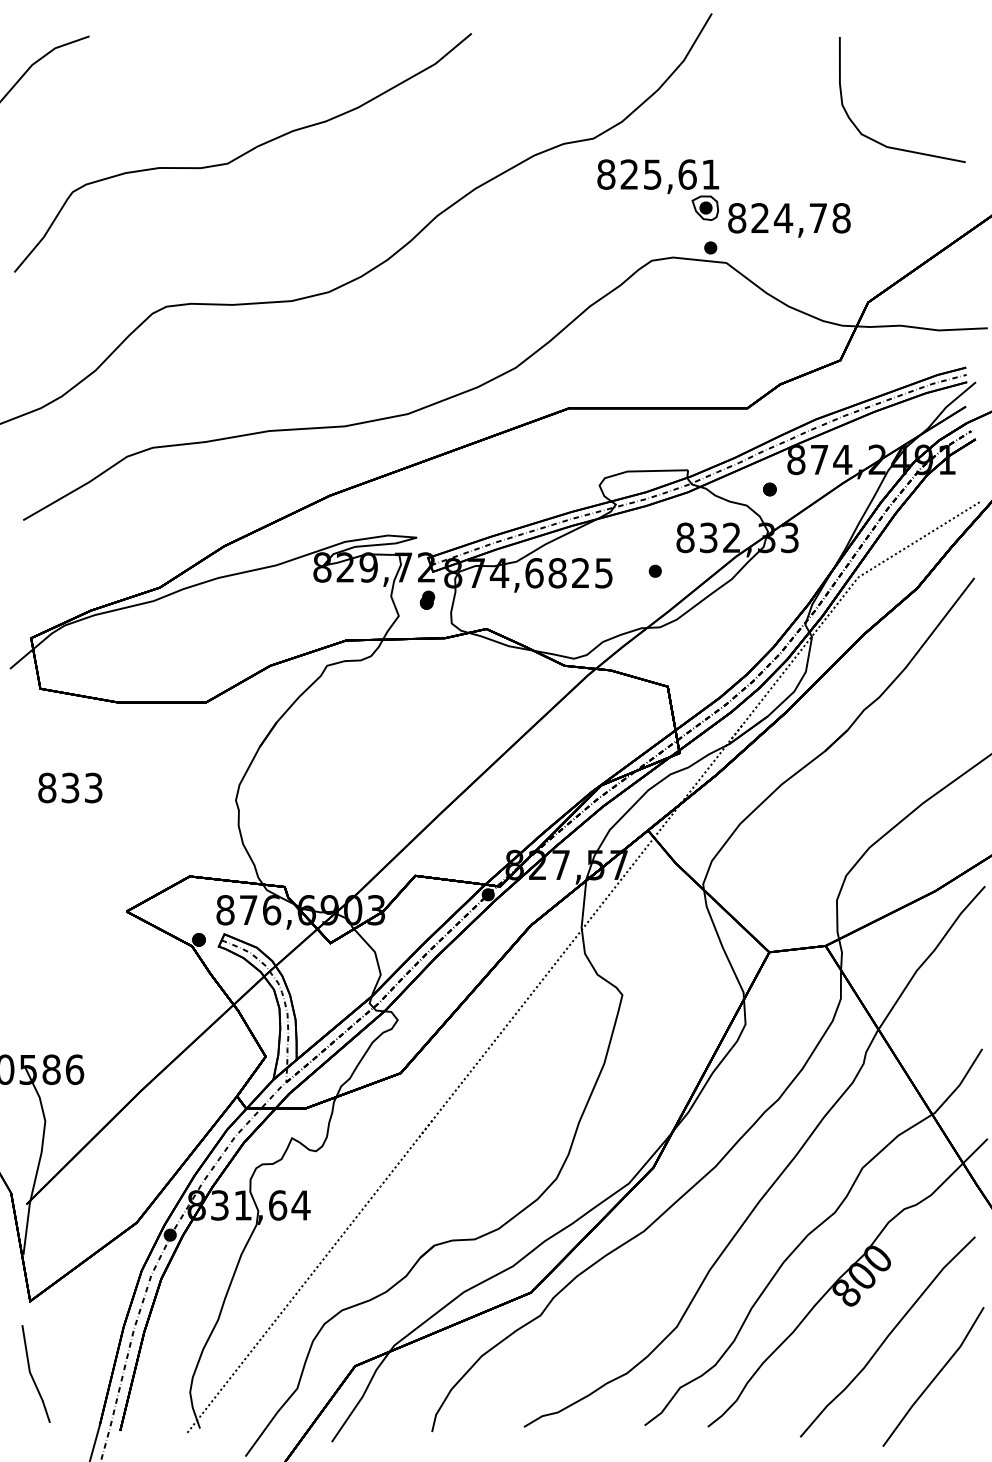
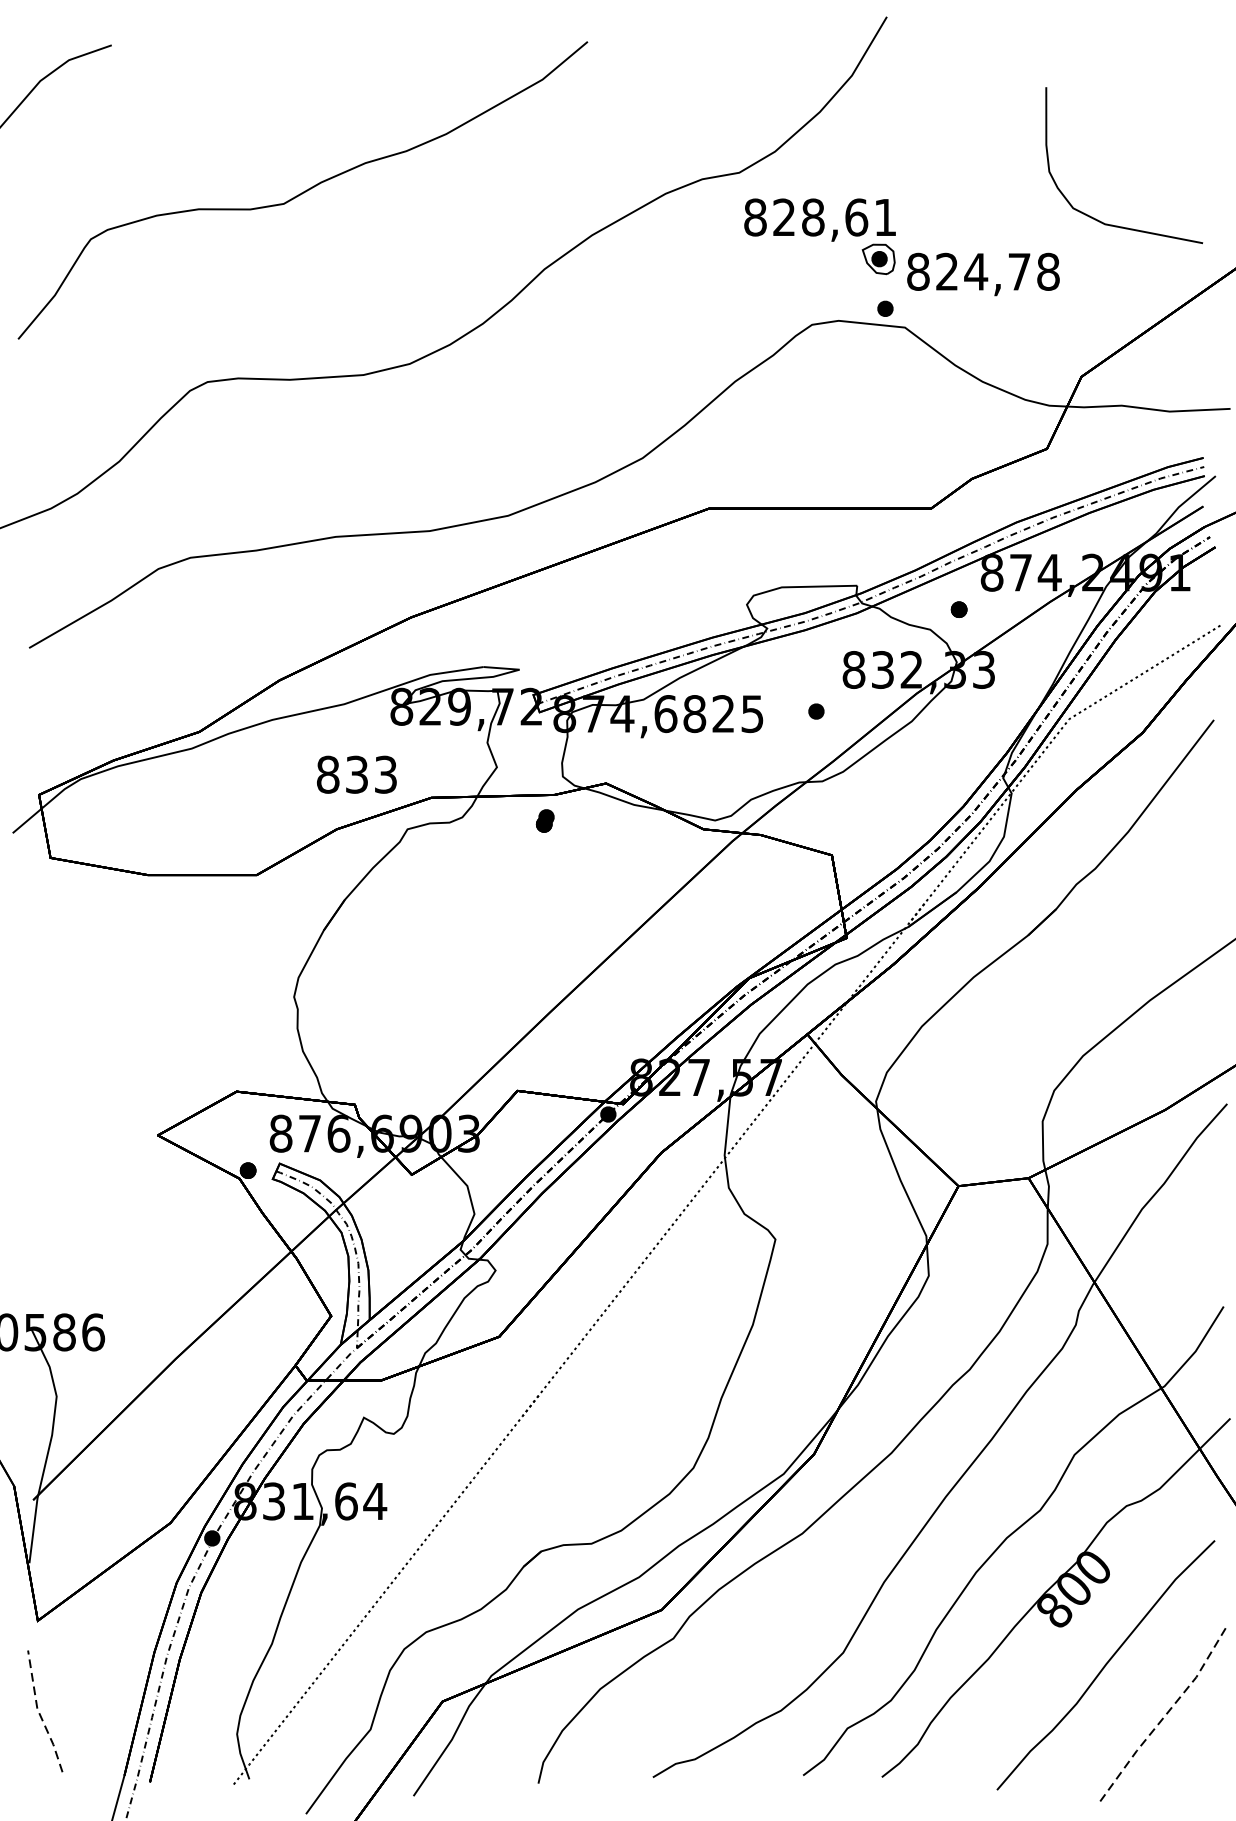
curve: (880, 142) -> (1096, 218), moved
text: (652, 174) -> (812, 217), 825,61 -> 828,61
part: (427, 599) -> (545, 820), moved
text: (70, 787) -> (357, 774), moved
line: (31, 1375) -> (39, 1713), solid -> dashed
line: (934, 1378) -> (1164, 1716), solid -> dashed

